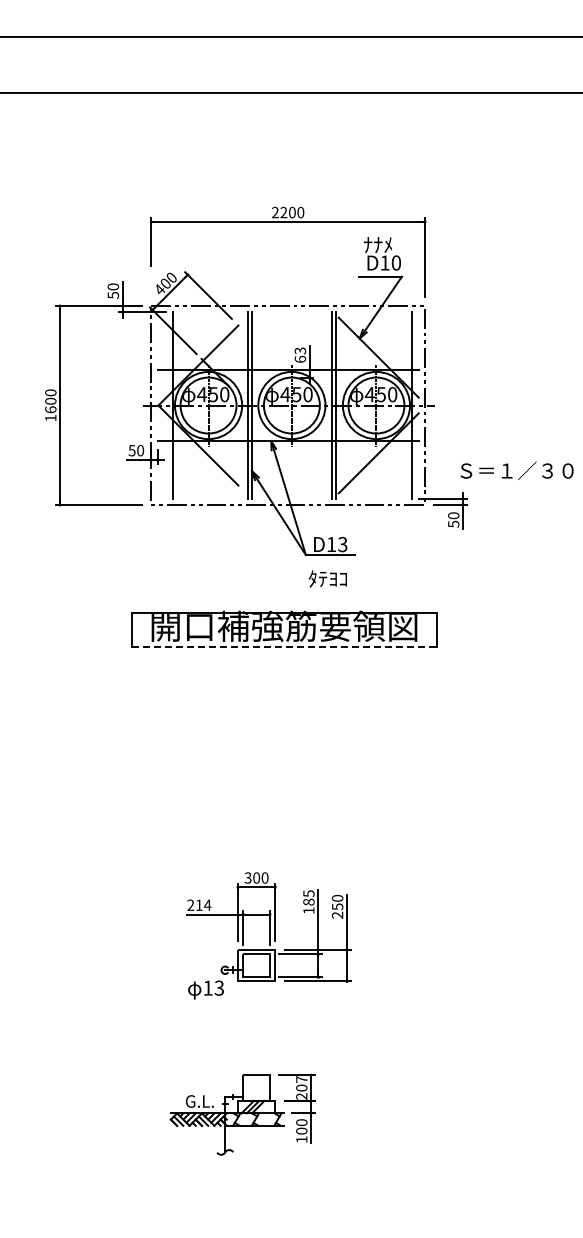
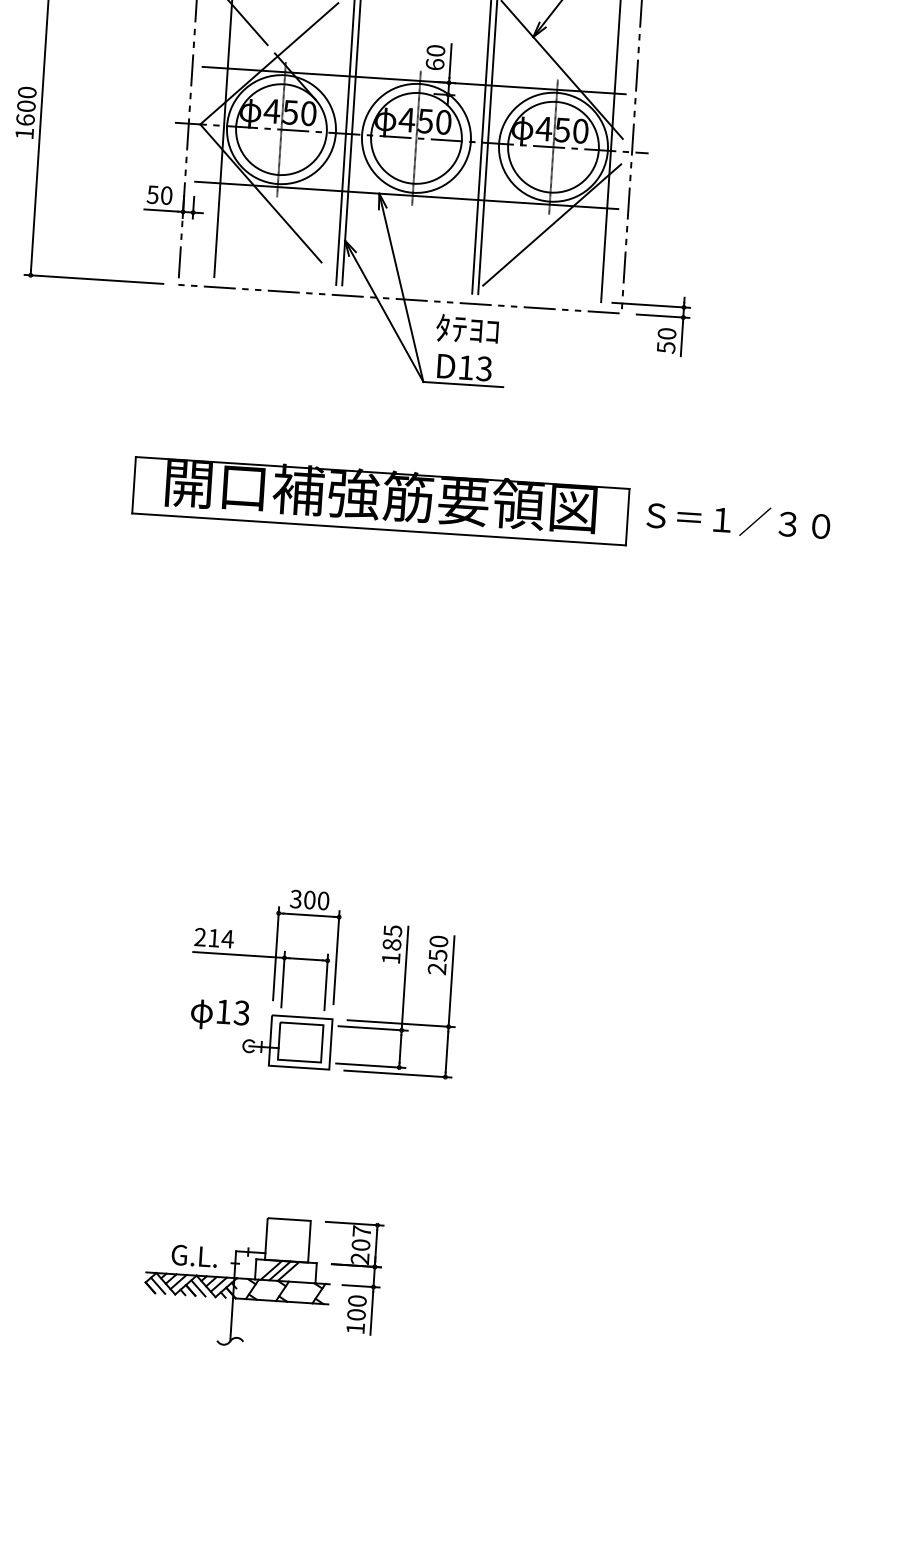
text: (299, 350) -> (434, 50), 63 -> 60
text: (516, 470) -> (737, 520), moved
text: (327, 578) -> (466, 328), moved
line: (284, 647) -> (379, 529), dashed -> solid
text: (205, 989) -> (219, 1013), moved

